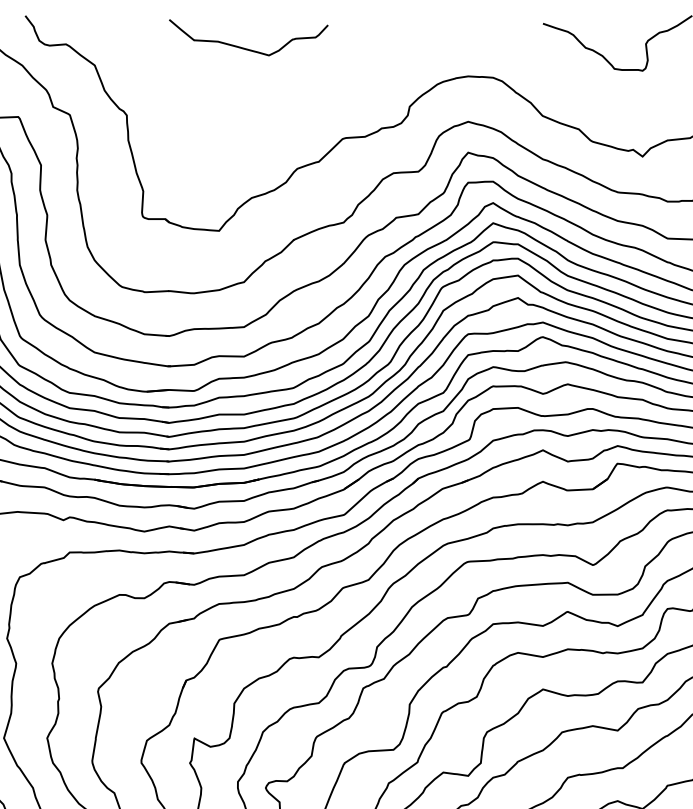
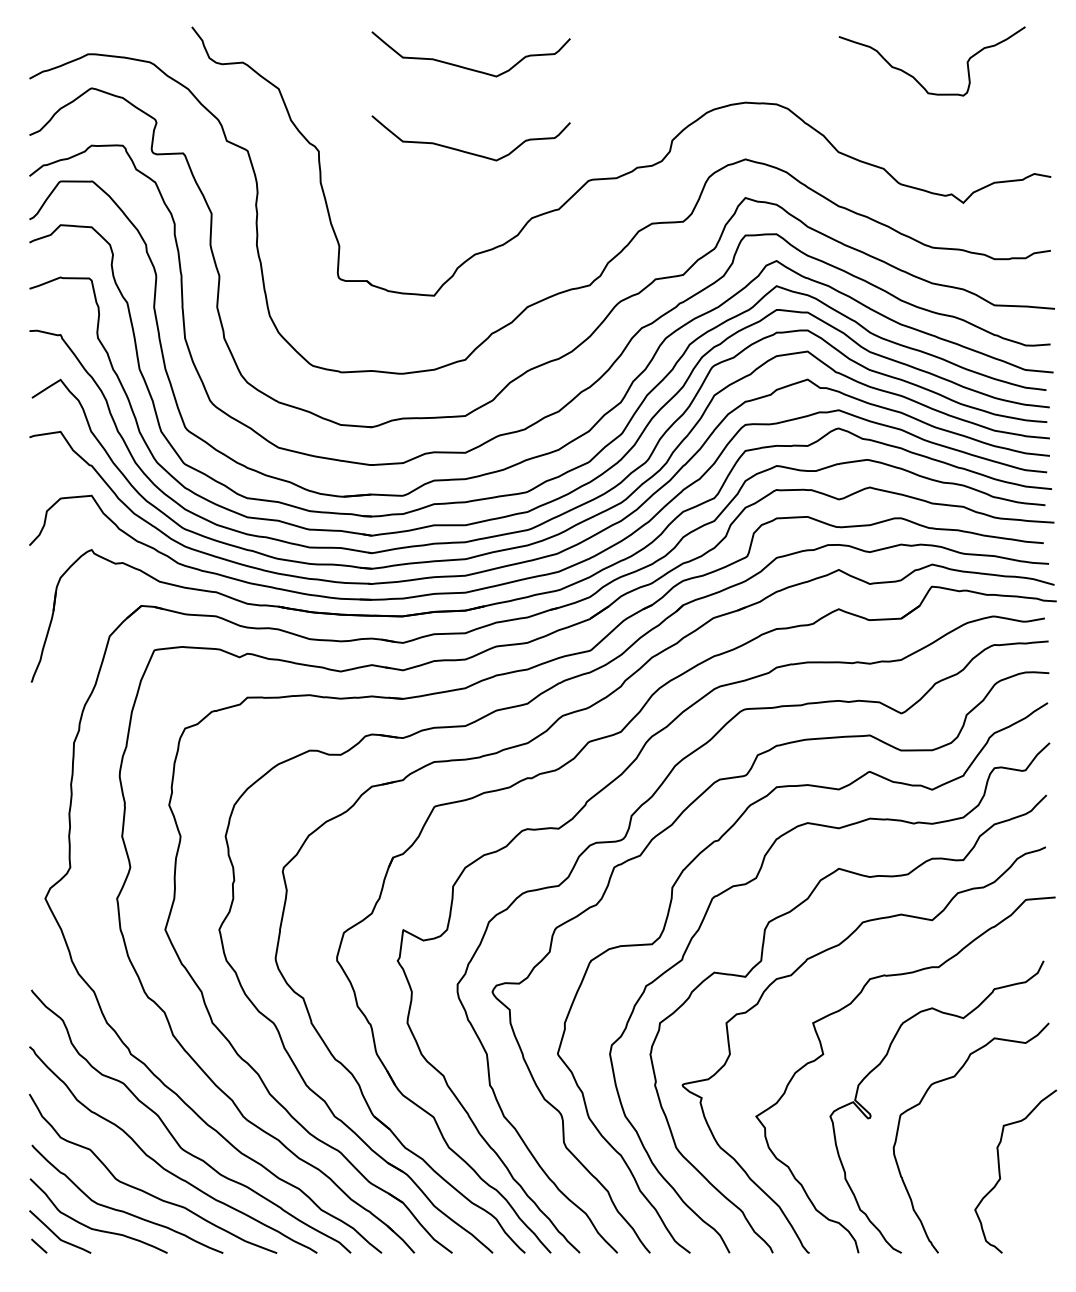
curve: (245, 115) -> (467, 151), added

